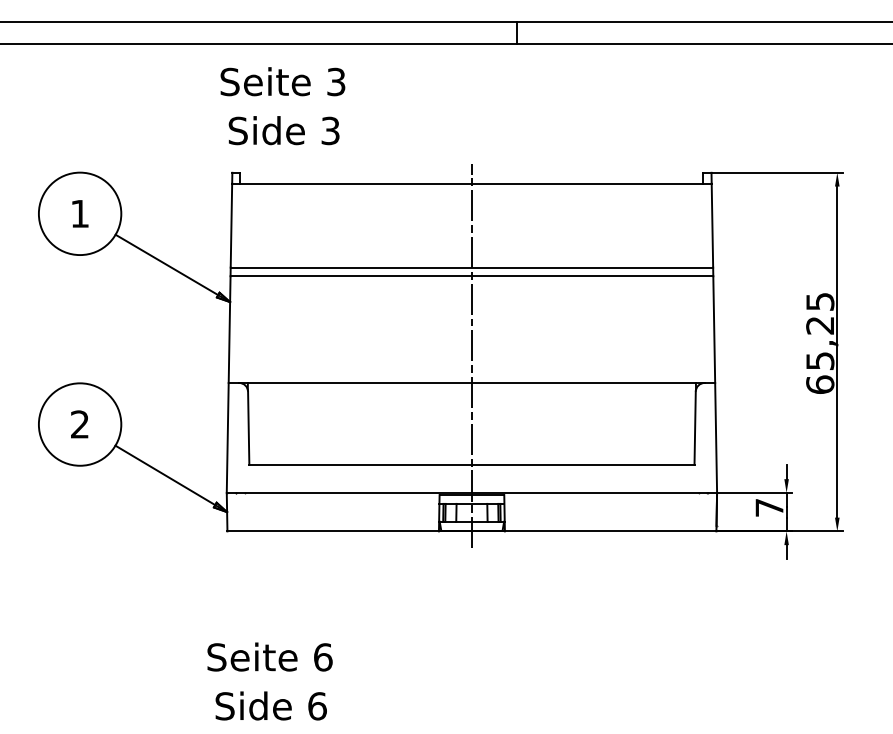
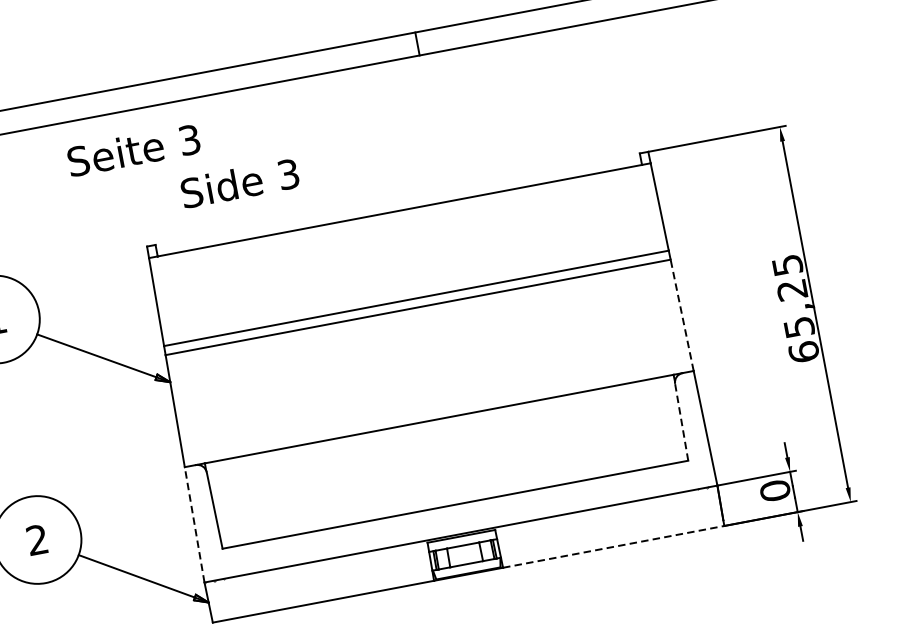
text: (282, 81) -> (133, 150), moved
text: (283, 130) -> (239, 183), moved
line: (714, 329) -> (682, 315), solid -> dashed
line: (471, 356) -> (433, 391), removed
line: (695, 428) -> (682, 422), solid -> dashed
line: (227, 437) -> (194, 524), solid -> dashed
text: (769, 507) -> (775, 490), 7 -> 0
line: (610, 531) -> (613, 547), solid -> dashed

